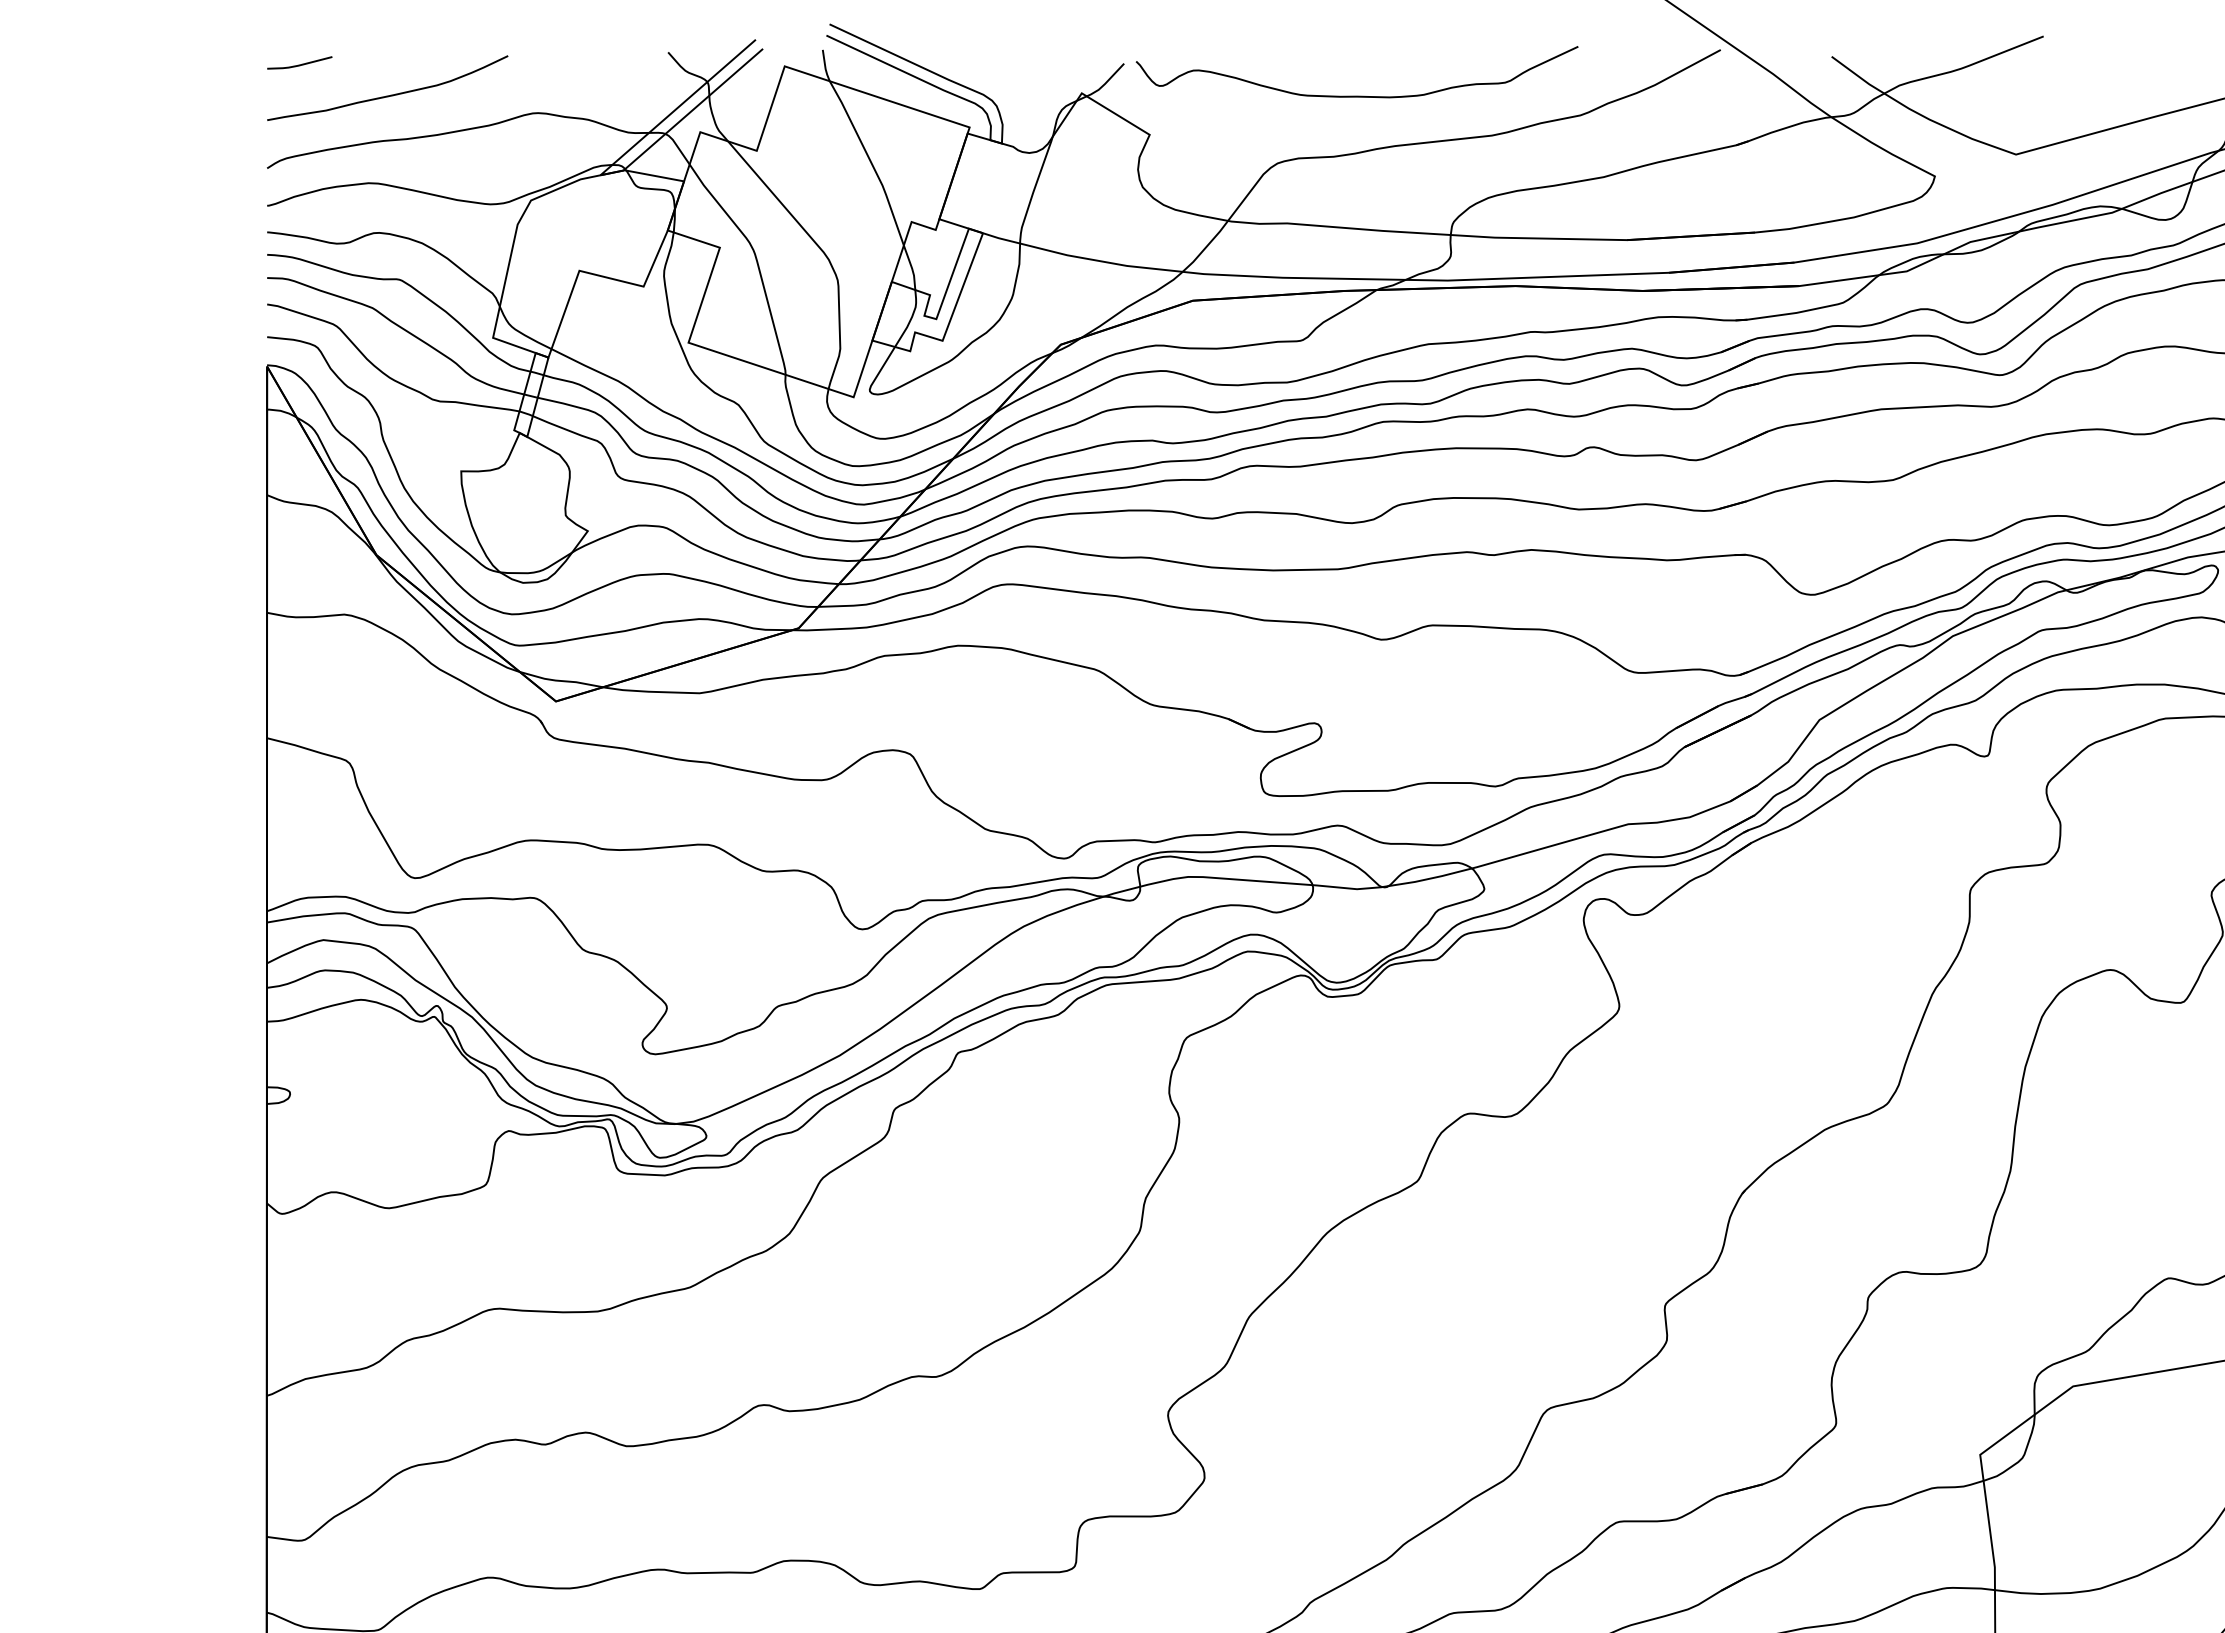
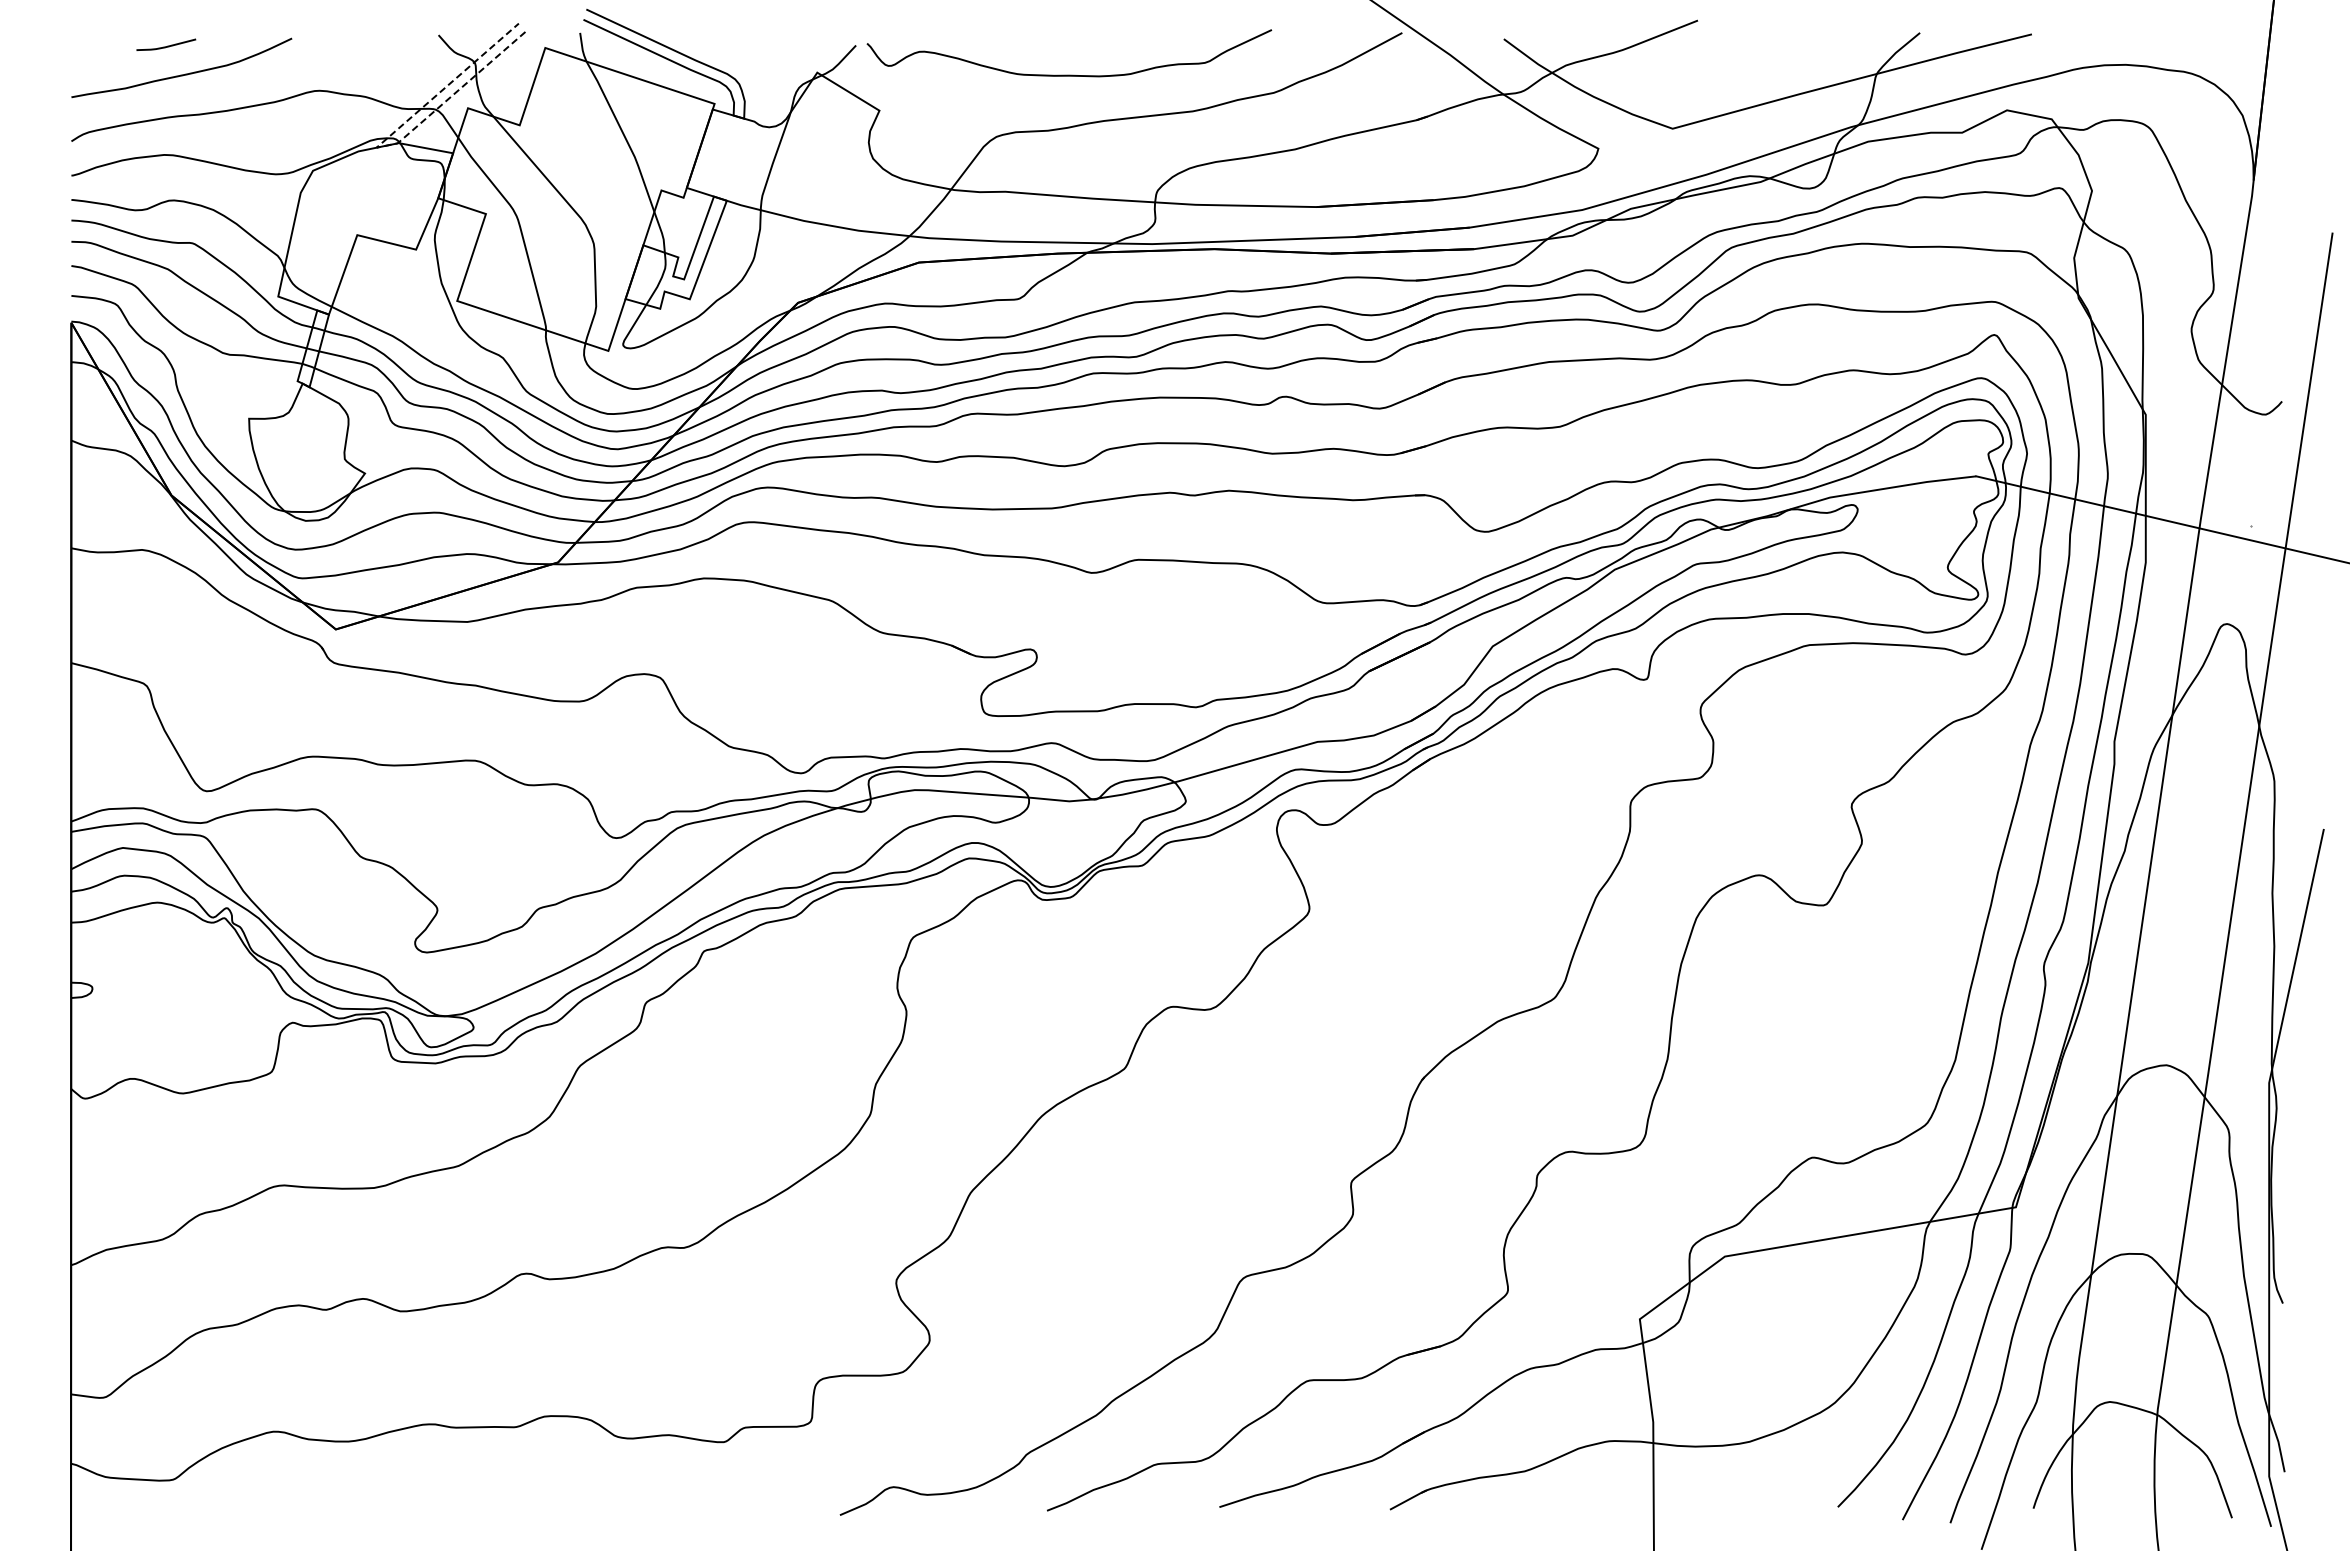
line: (301, 63) -> (167, 45), moved
line: (601, 175) -> (377, 147), solid -> dashed

